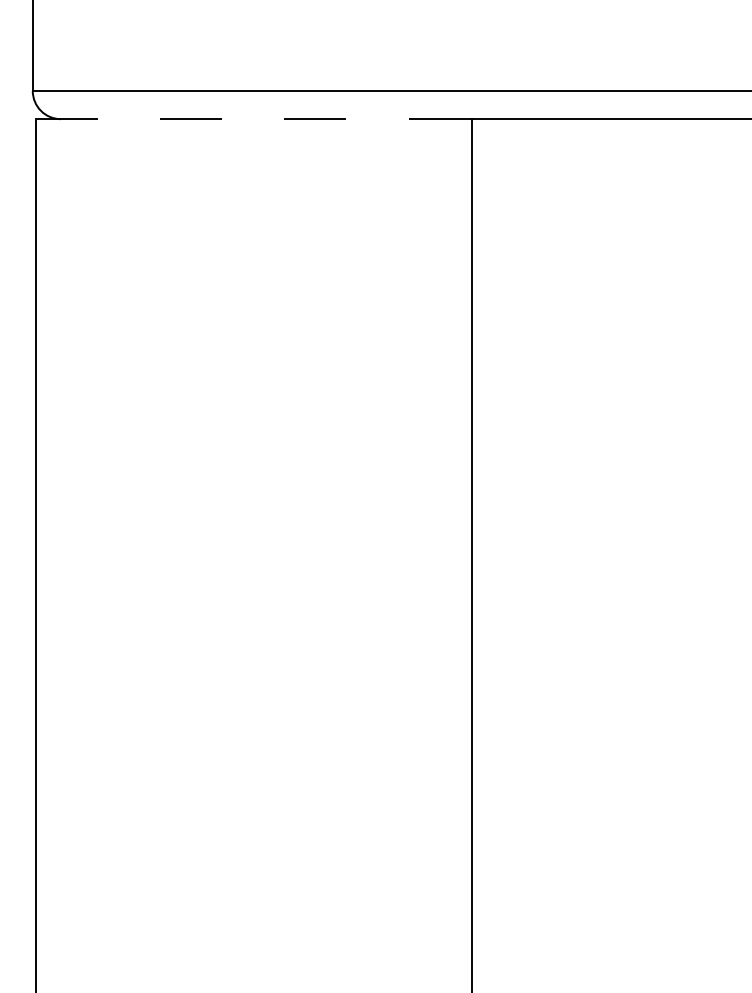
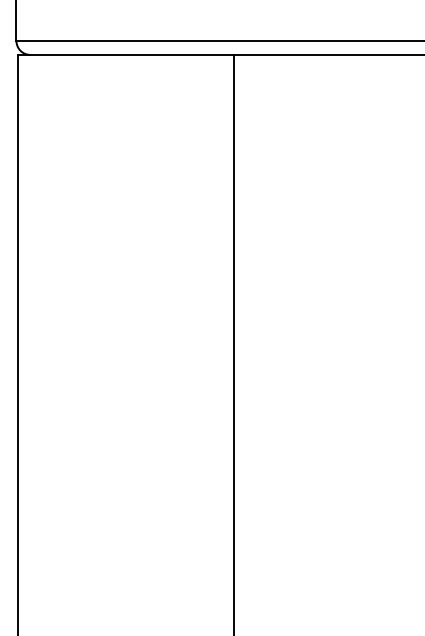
line: (254, 118) -> (126, 54), dashed -> solid

